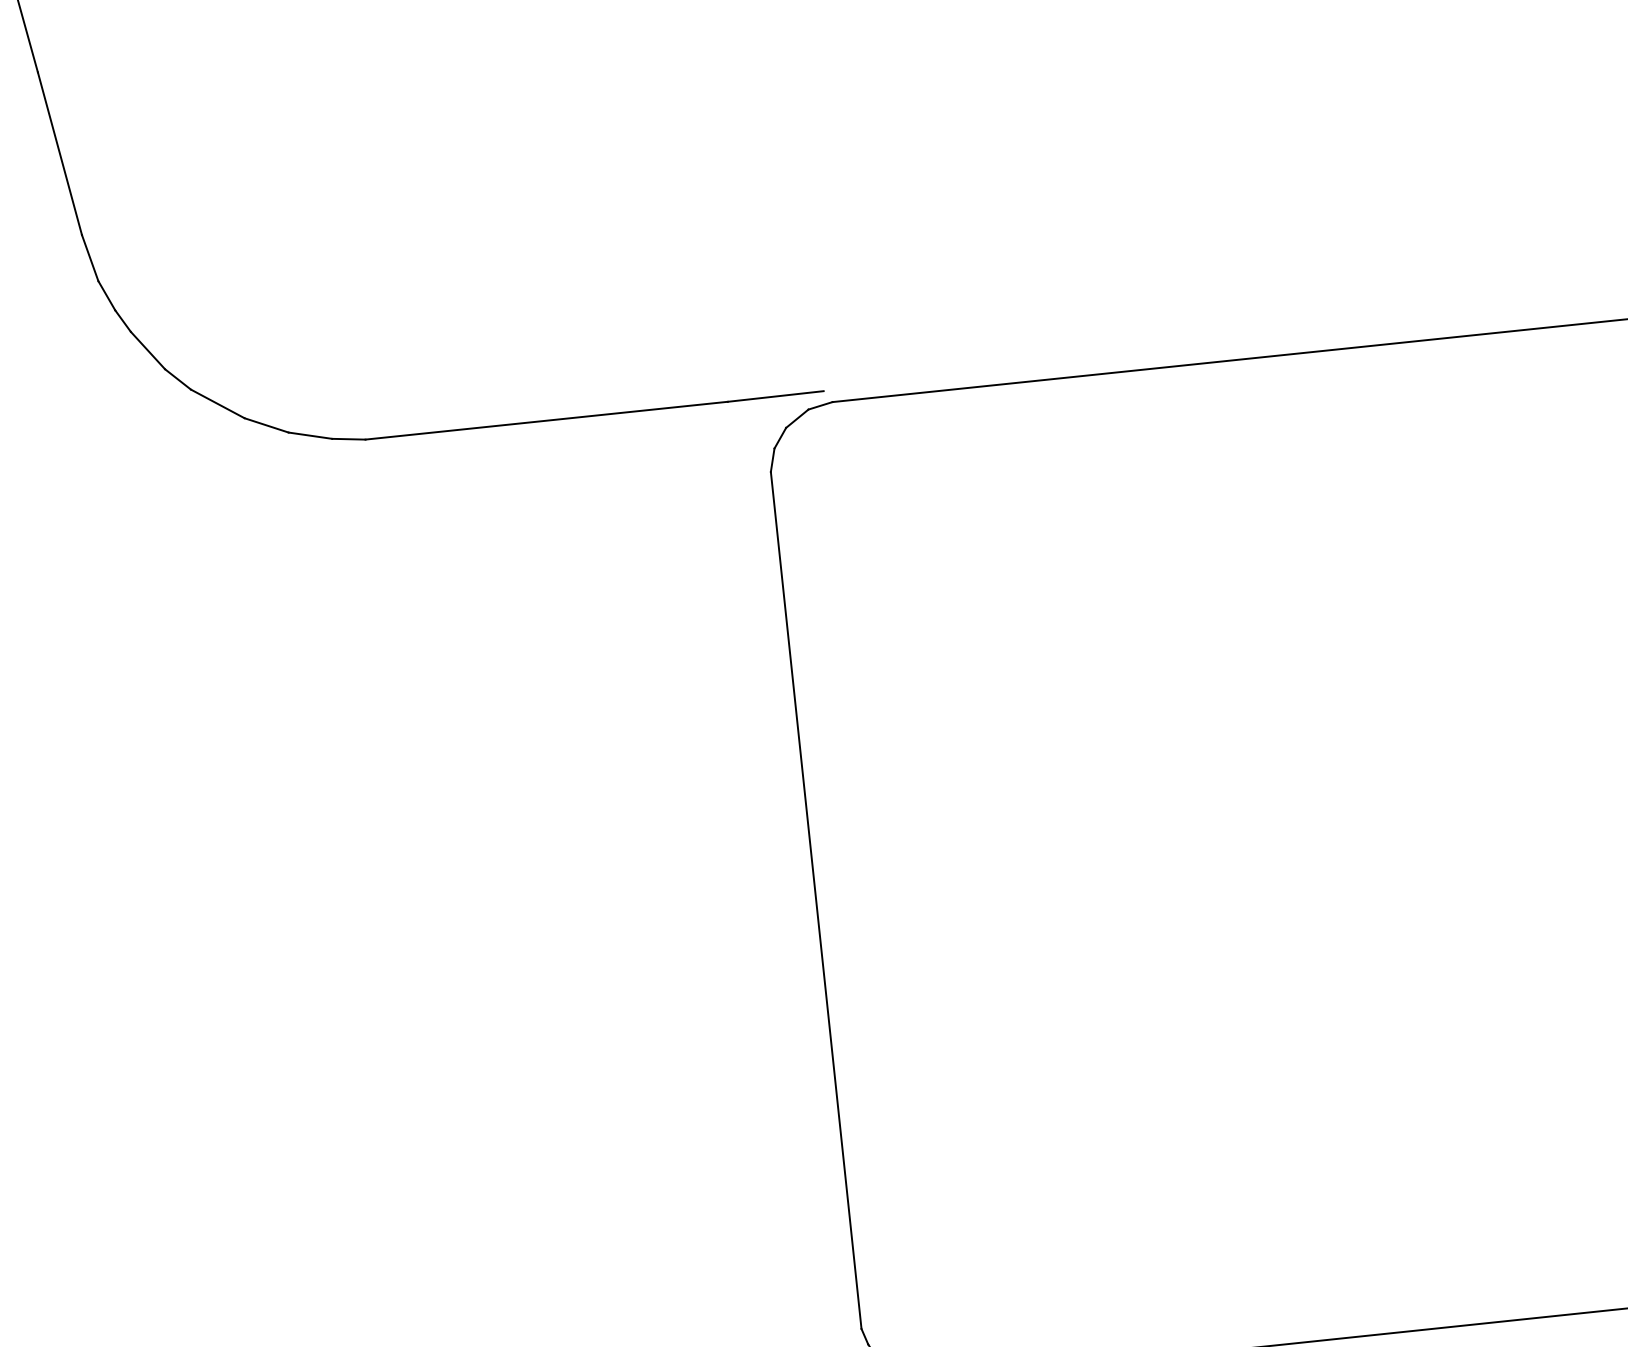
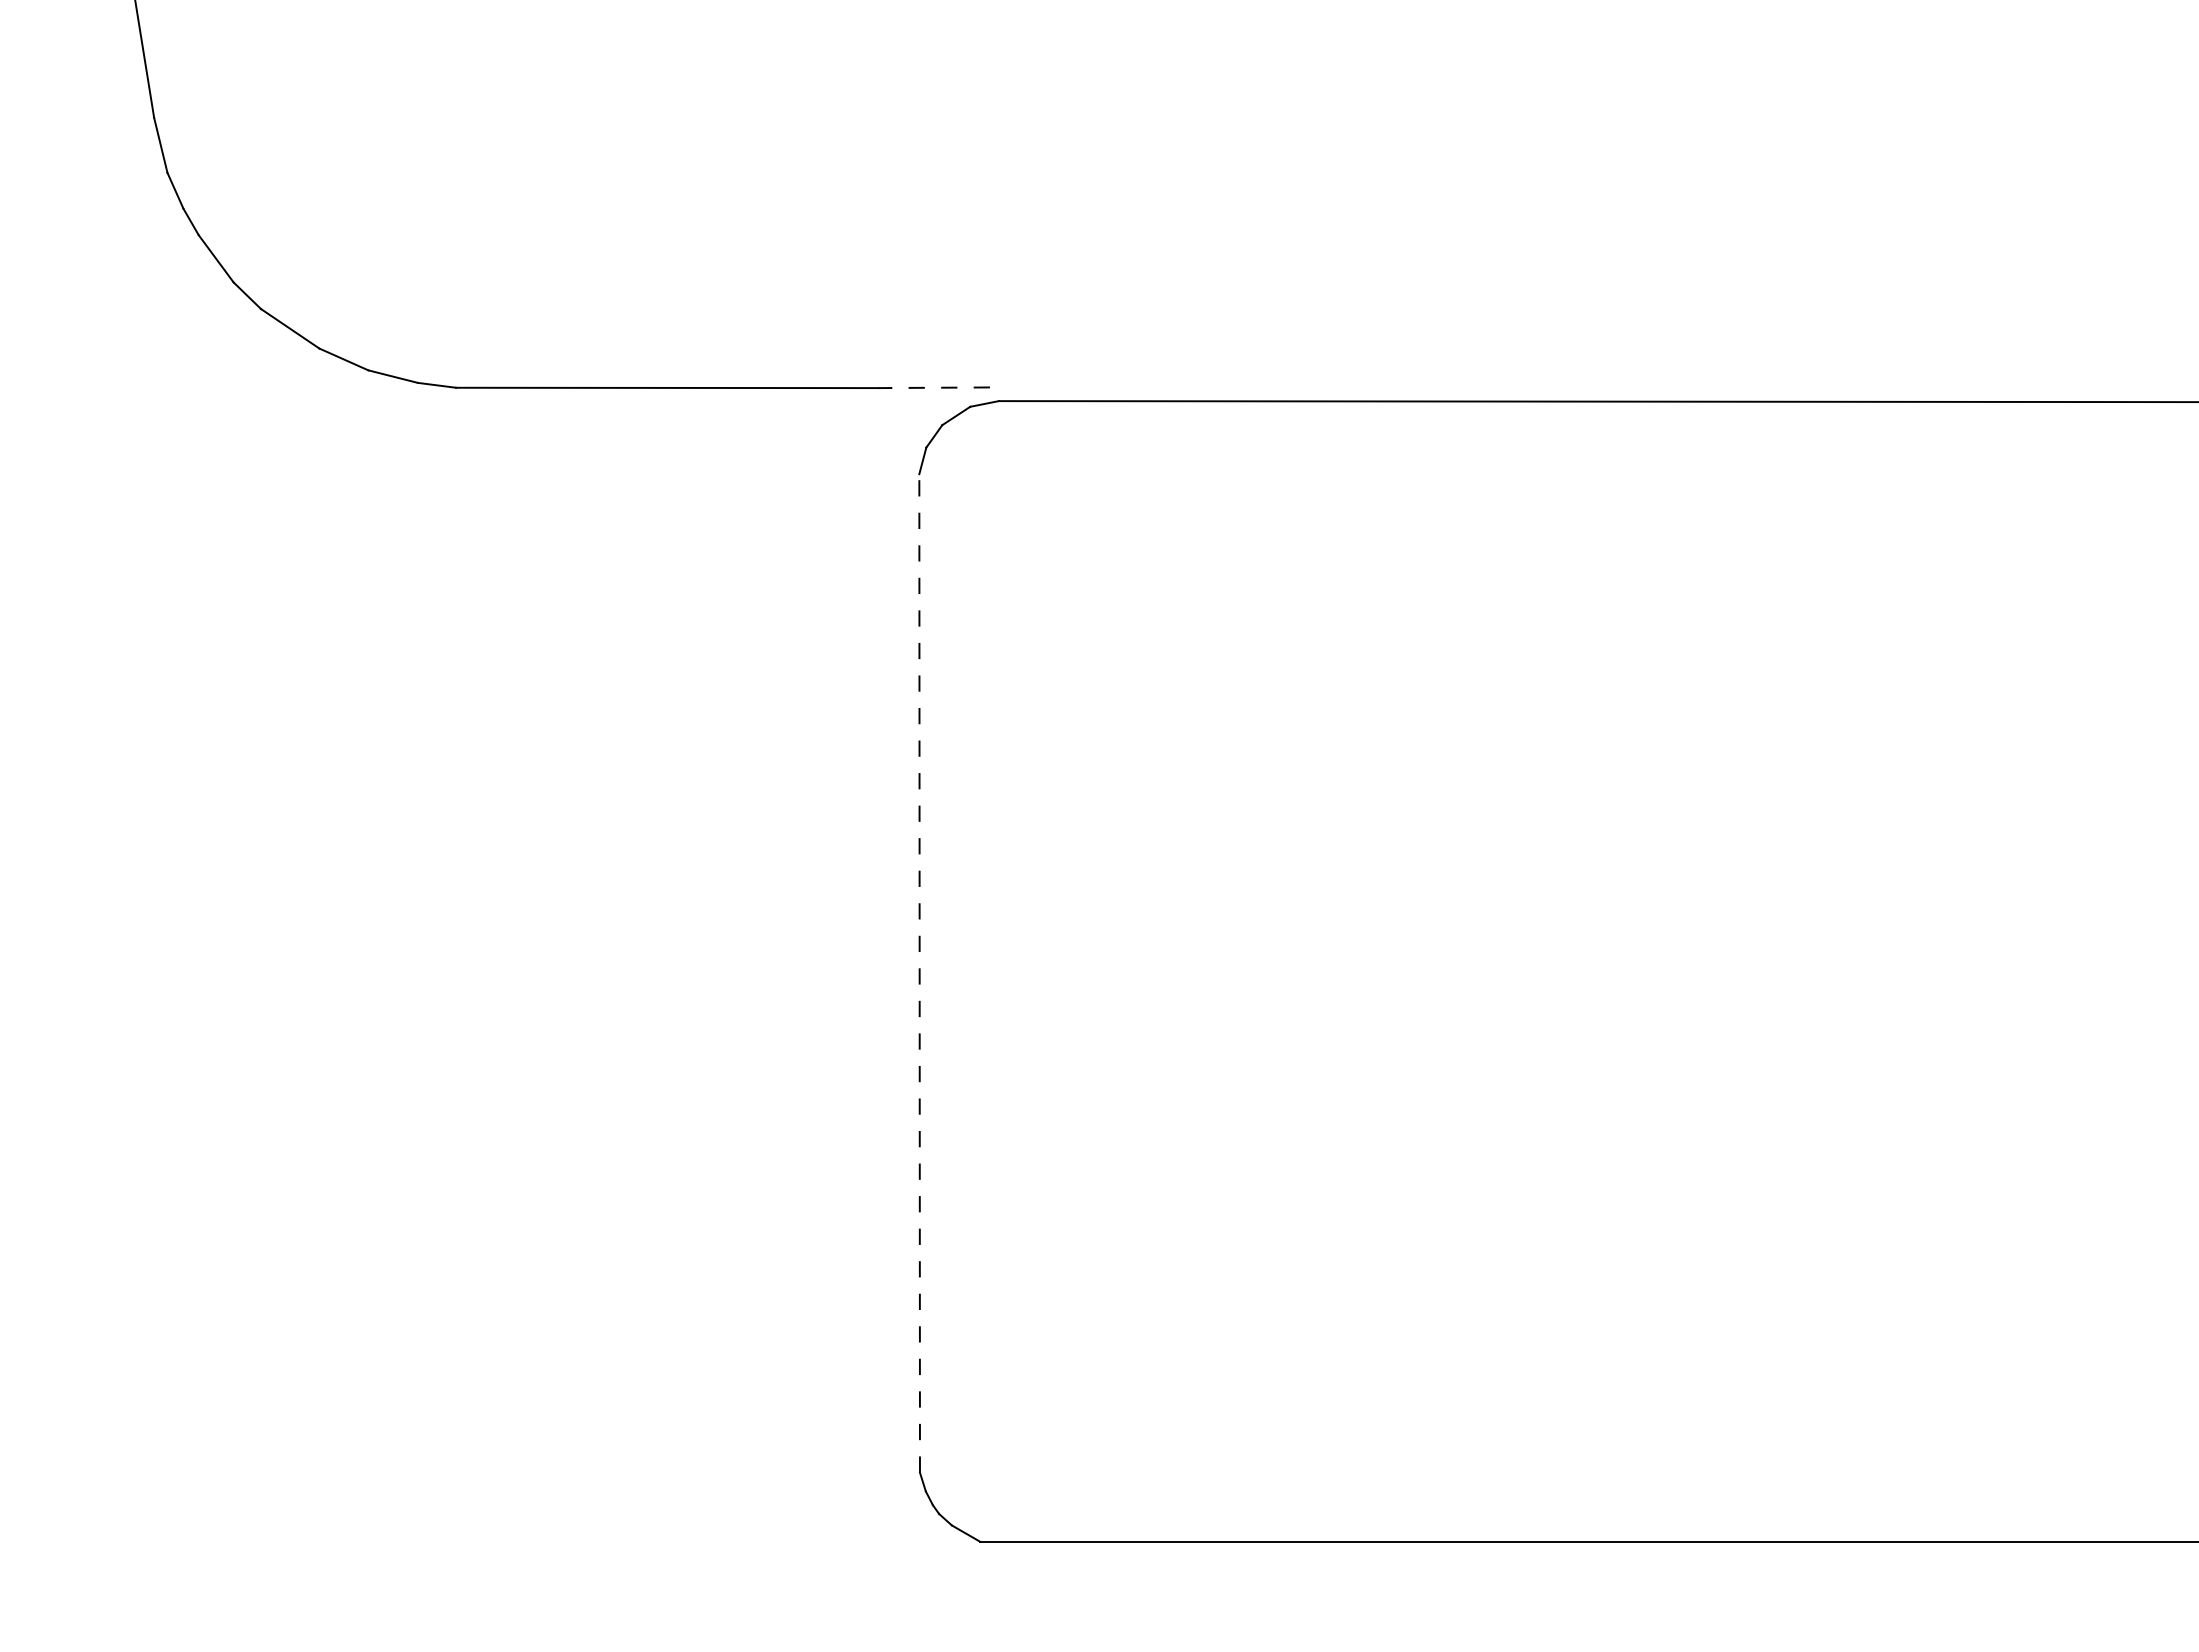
line: (776, 396) -> (934, 387), solid -> dashed
line: (815, 899) -> (919, 972), solid -> dashed

